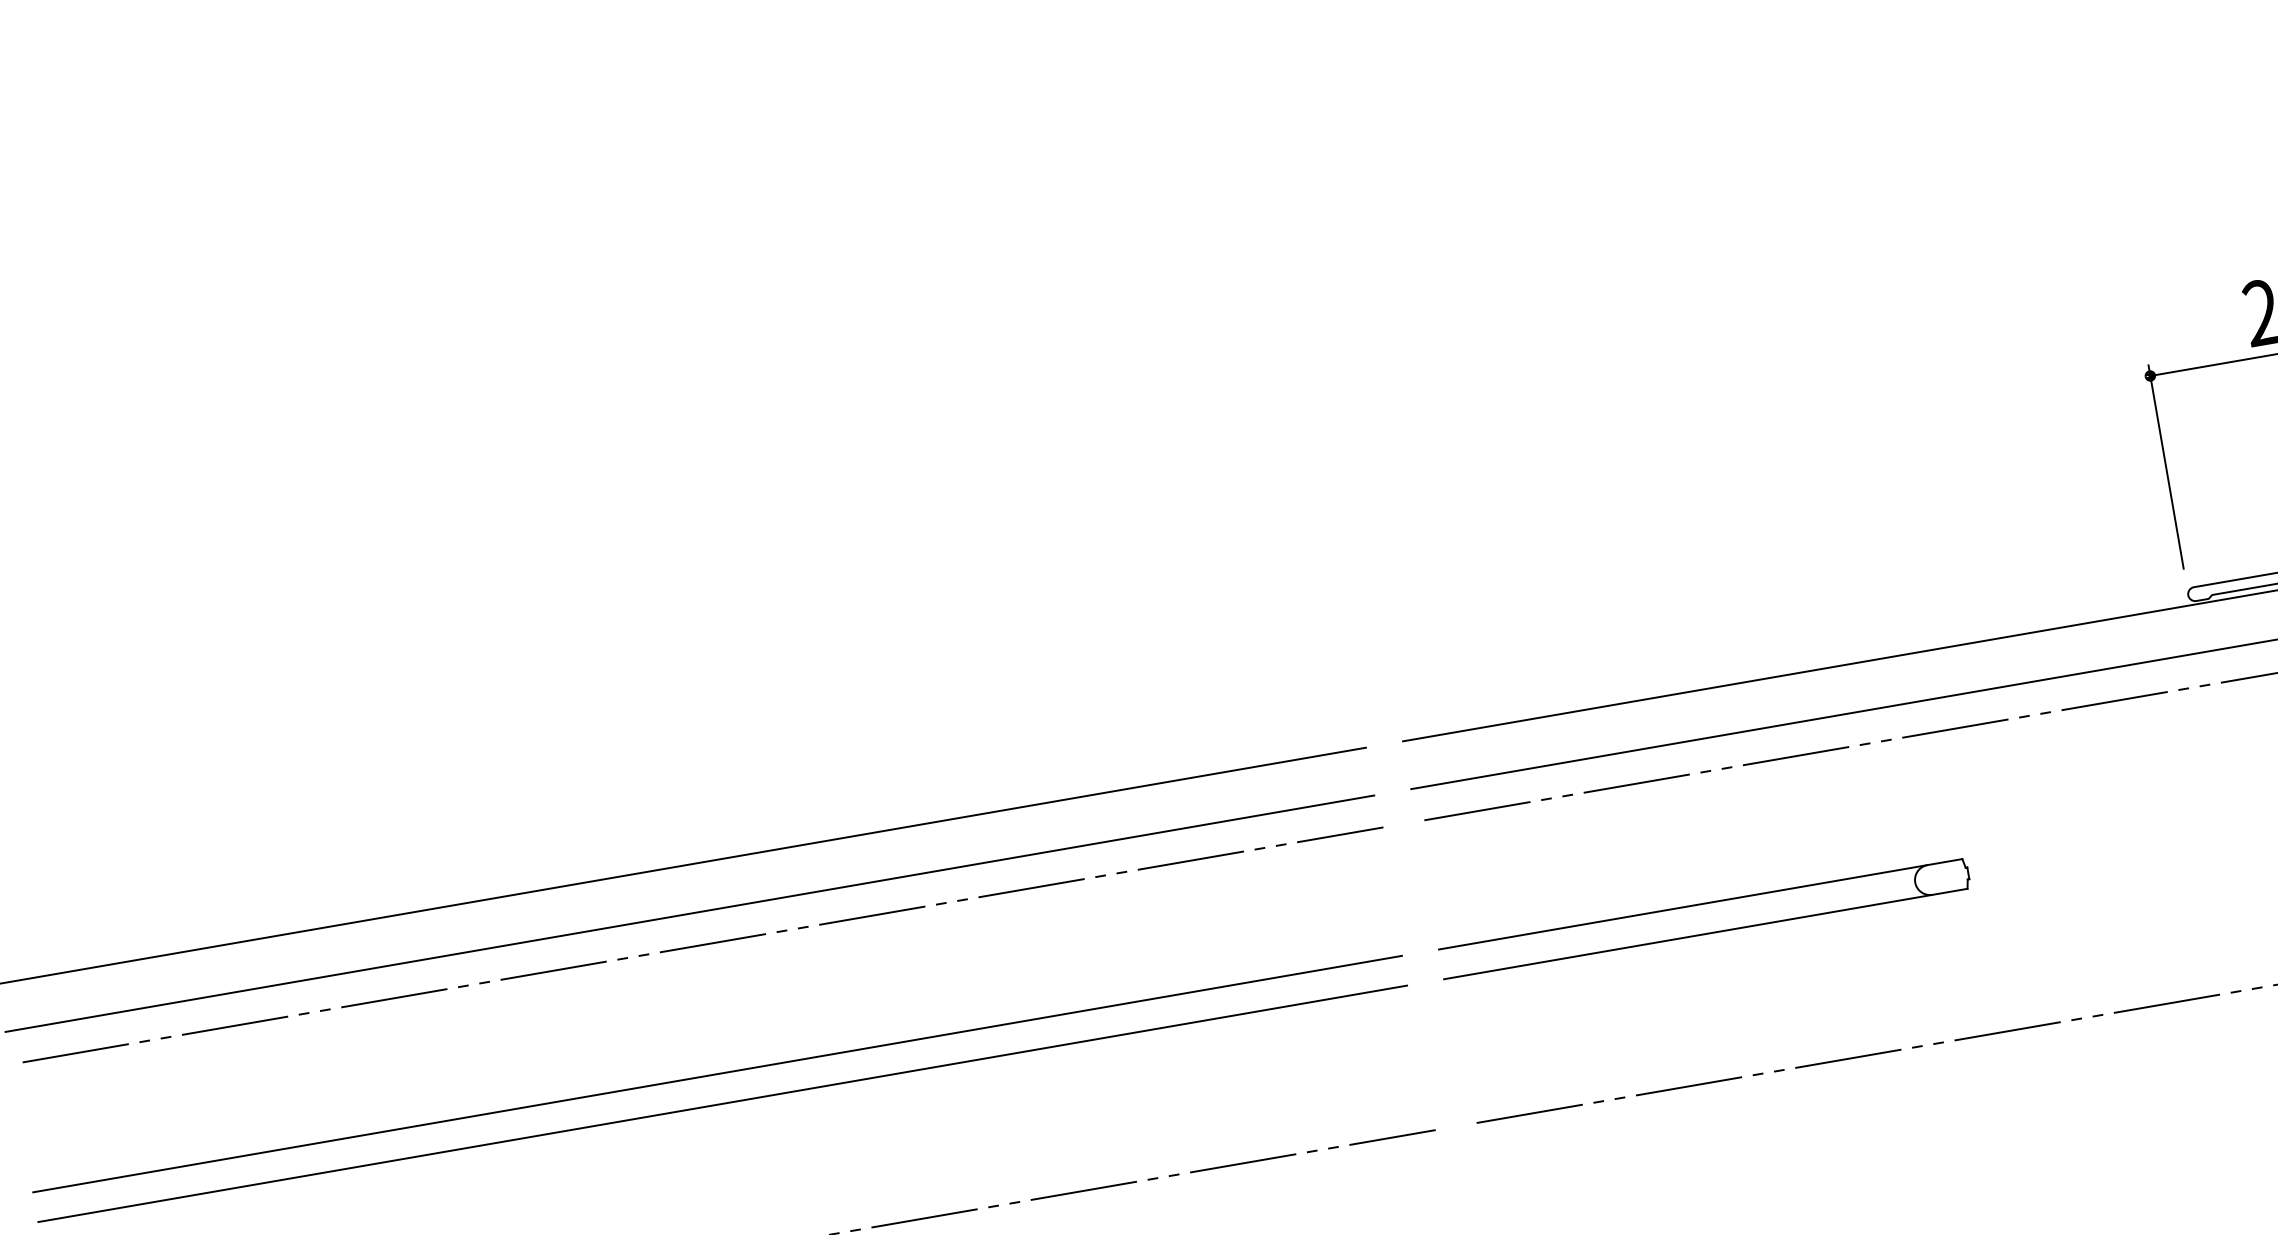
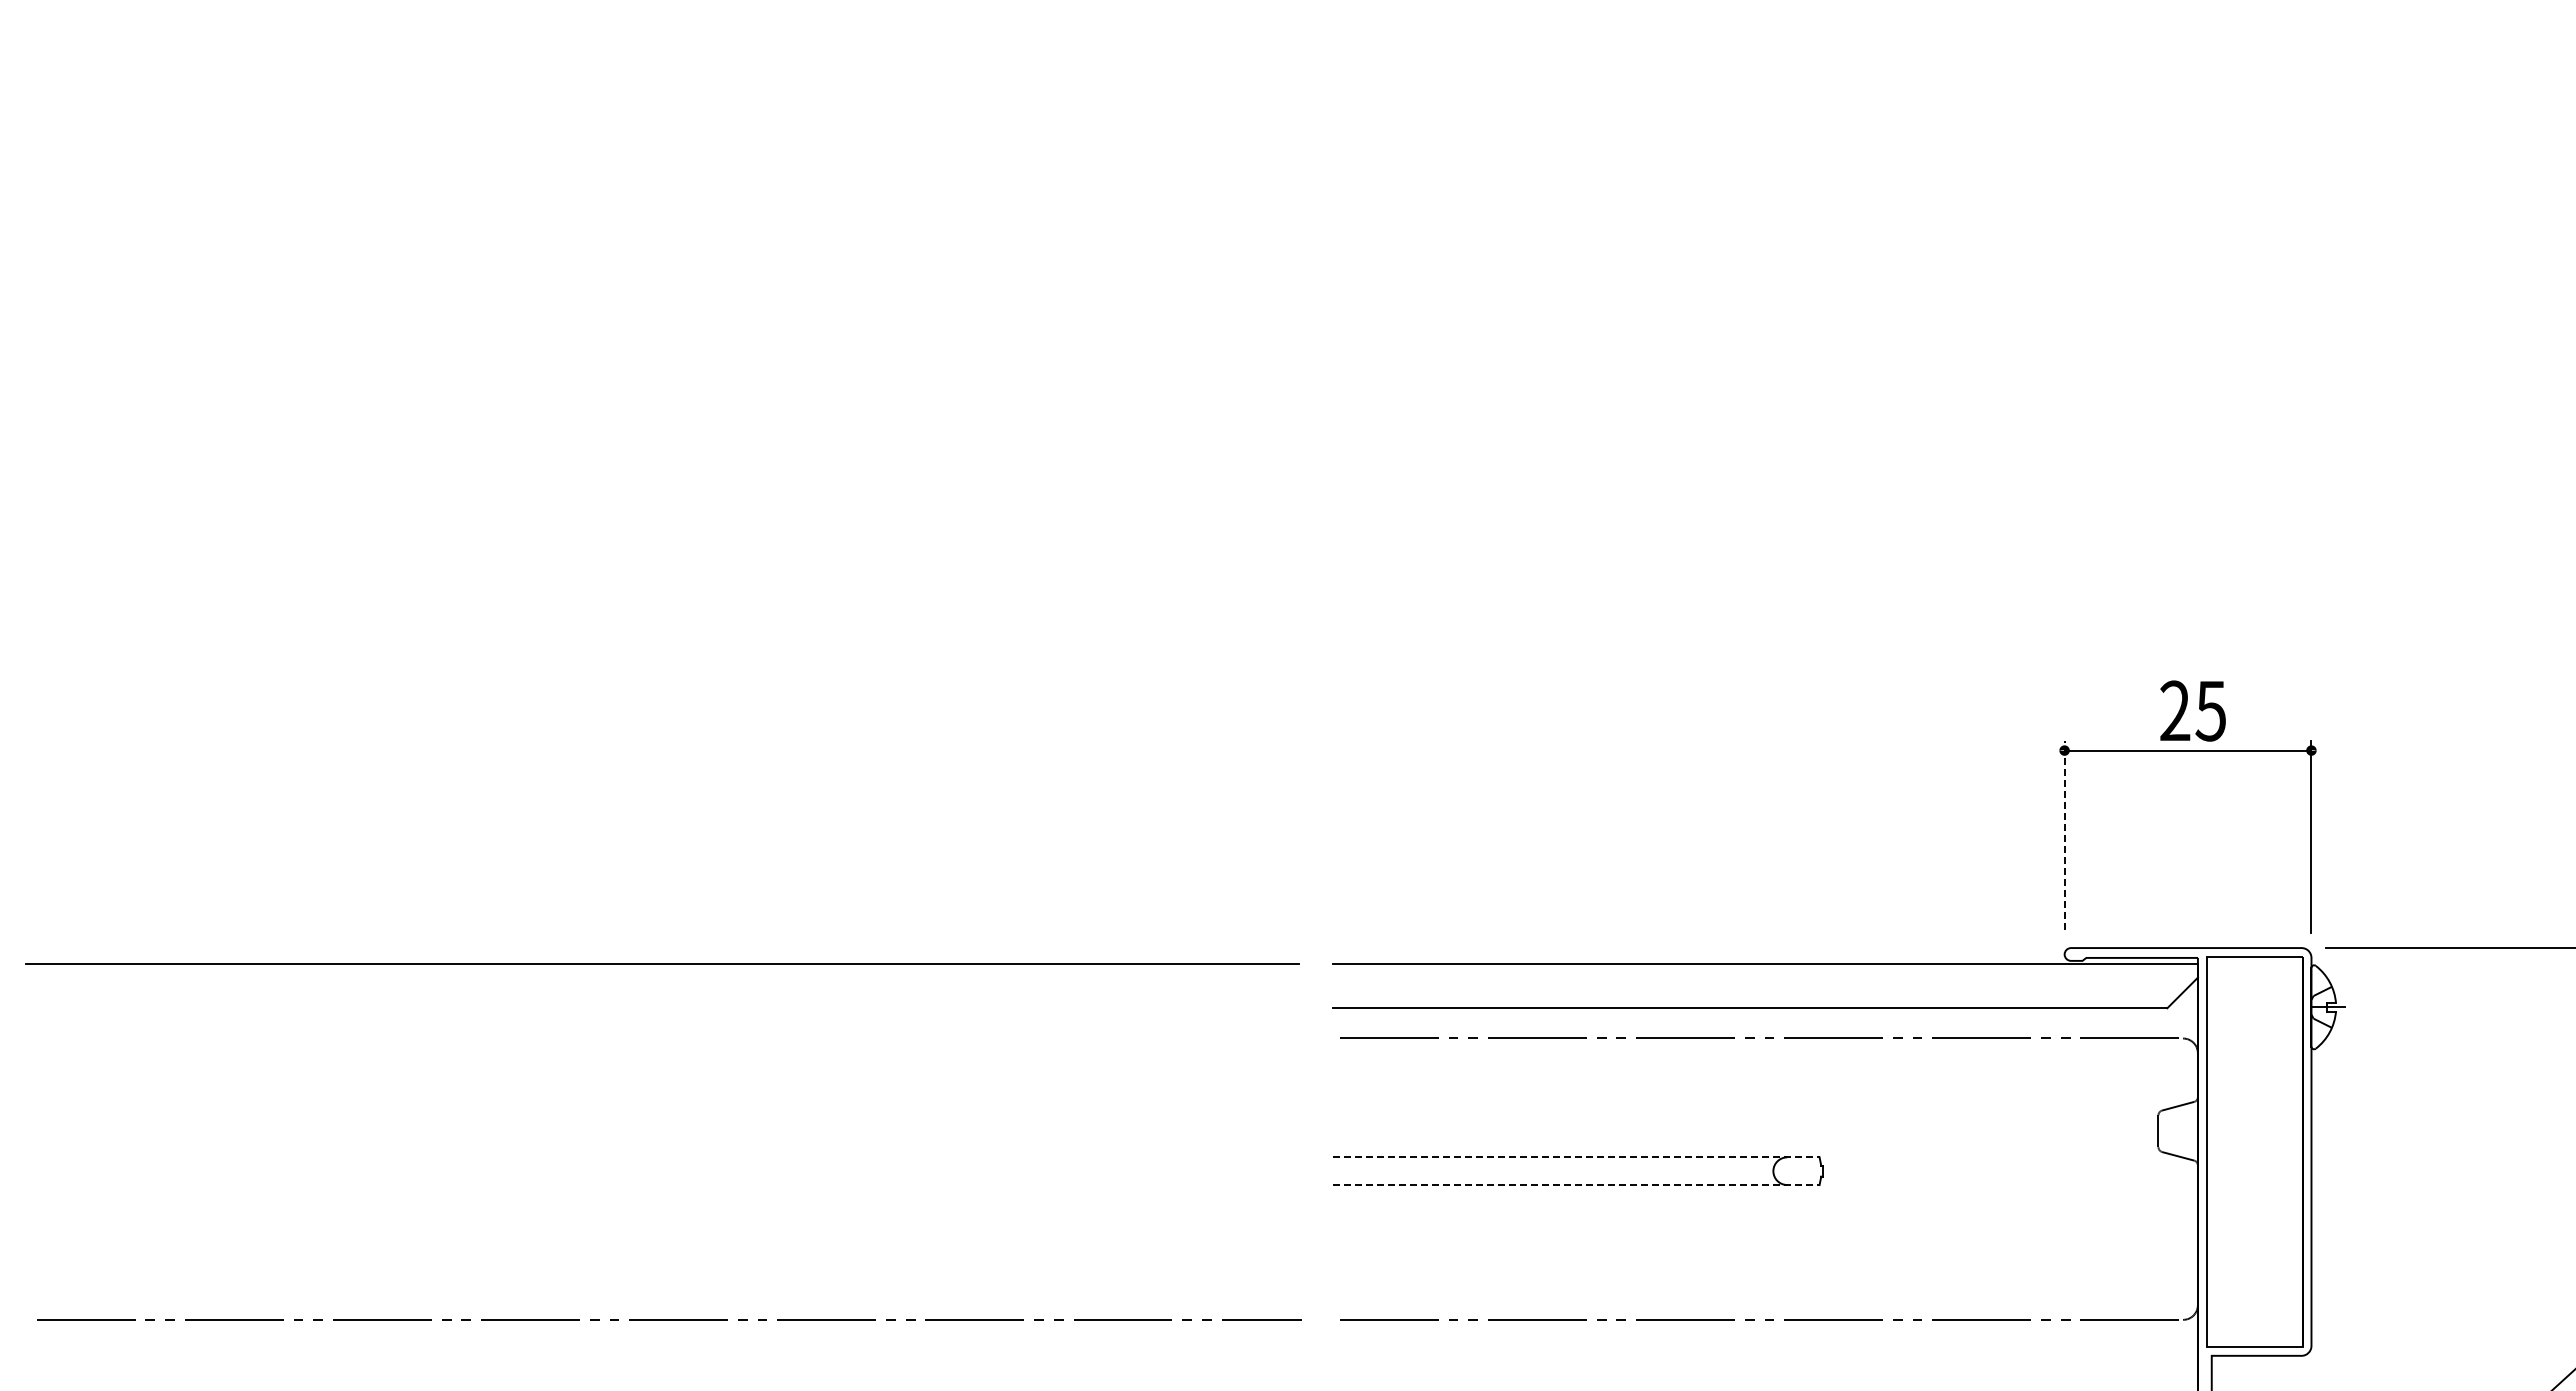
line: (2166, 467) -> (2064, 835), solid -> dashed
line: (1700, 904) -> (1576, 1157), solid -> dashed
line: (690, 913) -> (662, 1008), removed
line: (1706, 934) -> (1576, 1185), solid -> dashed
line: (702, 943) -> (669, 1037), removed
line: (717, 1074) -> (662, 1157), removed
line: (722, 1104) -> (662, 1185), removed

